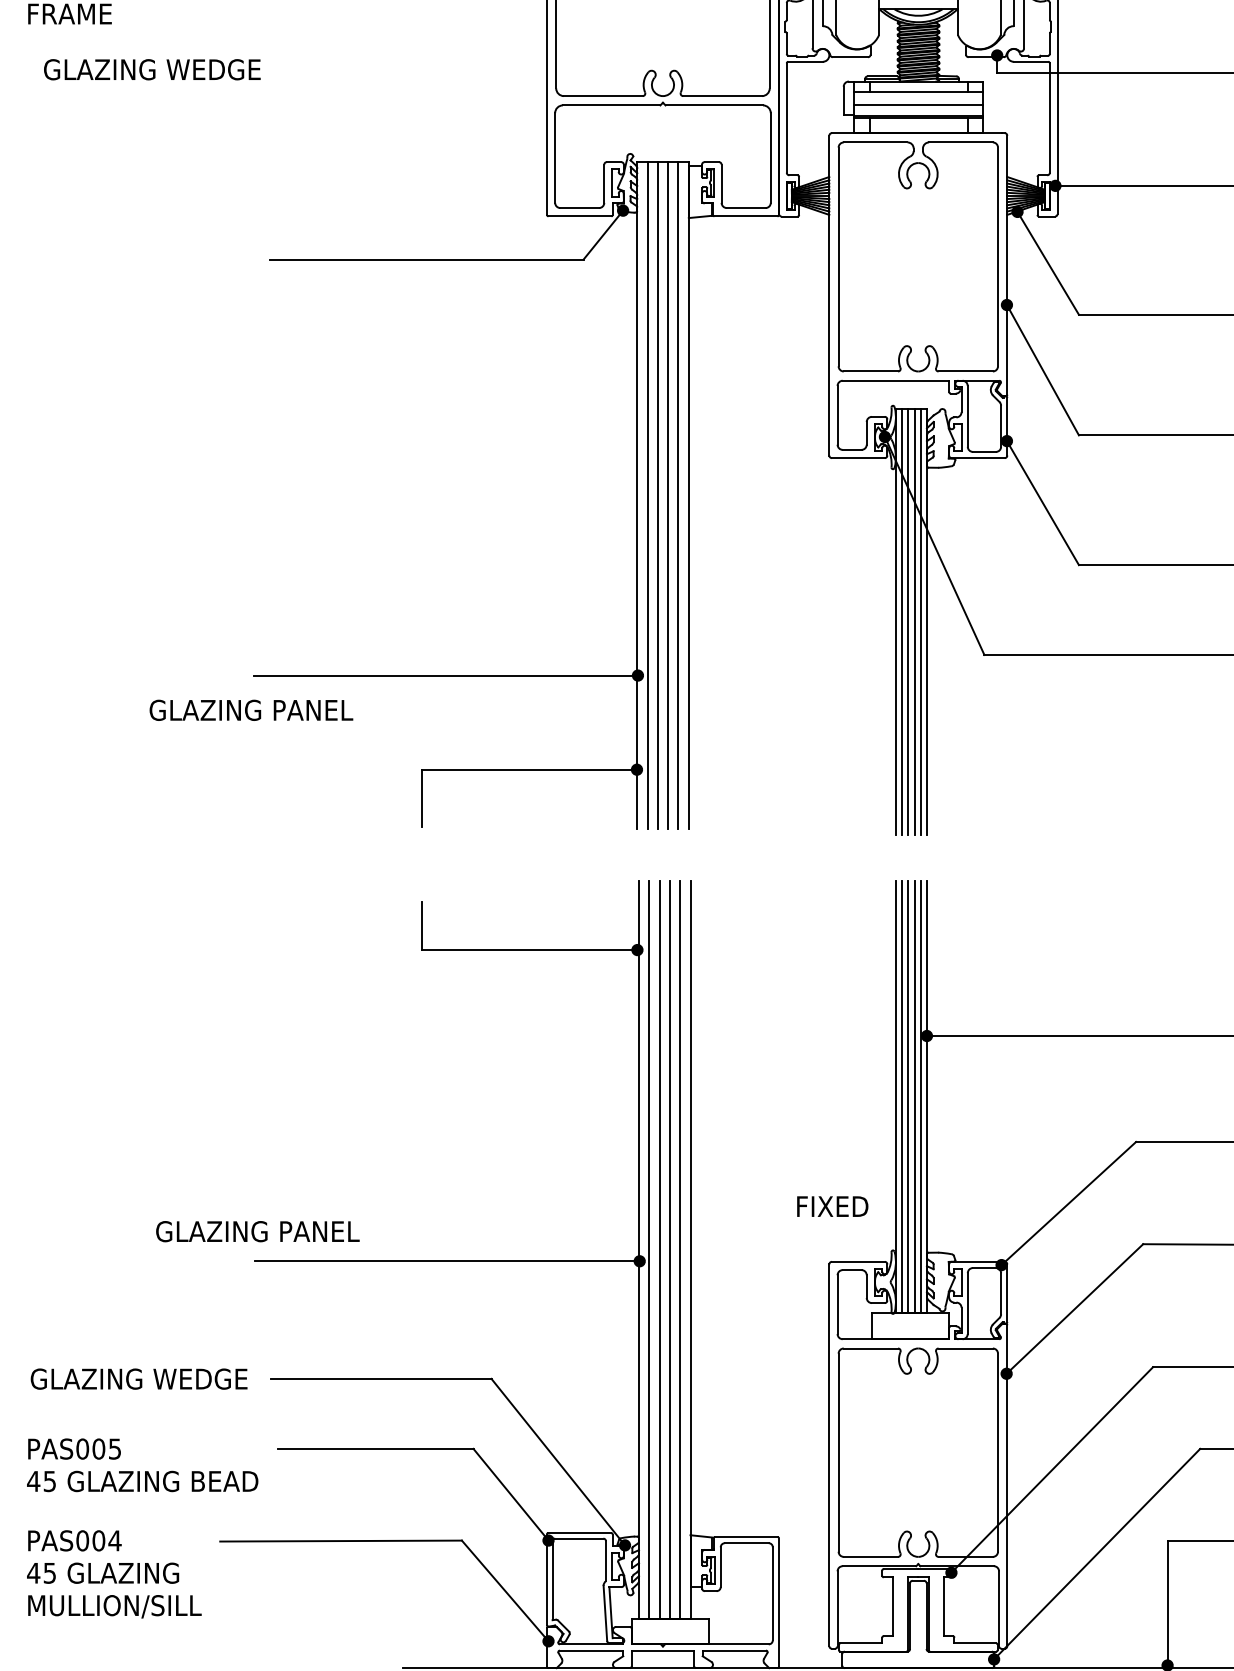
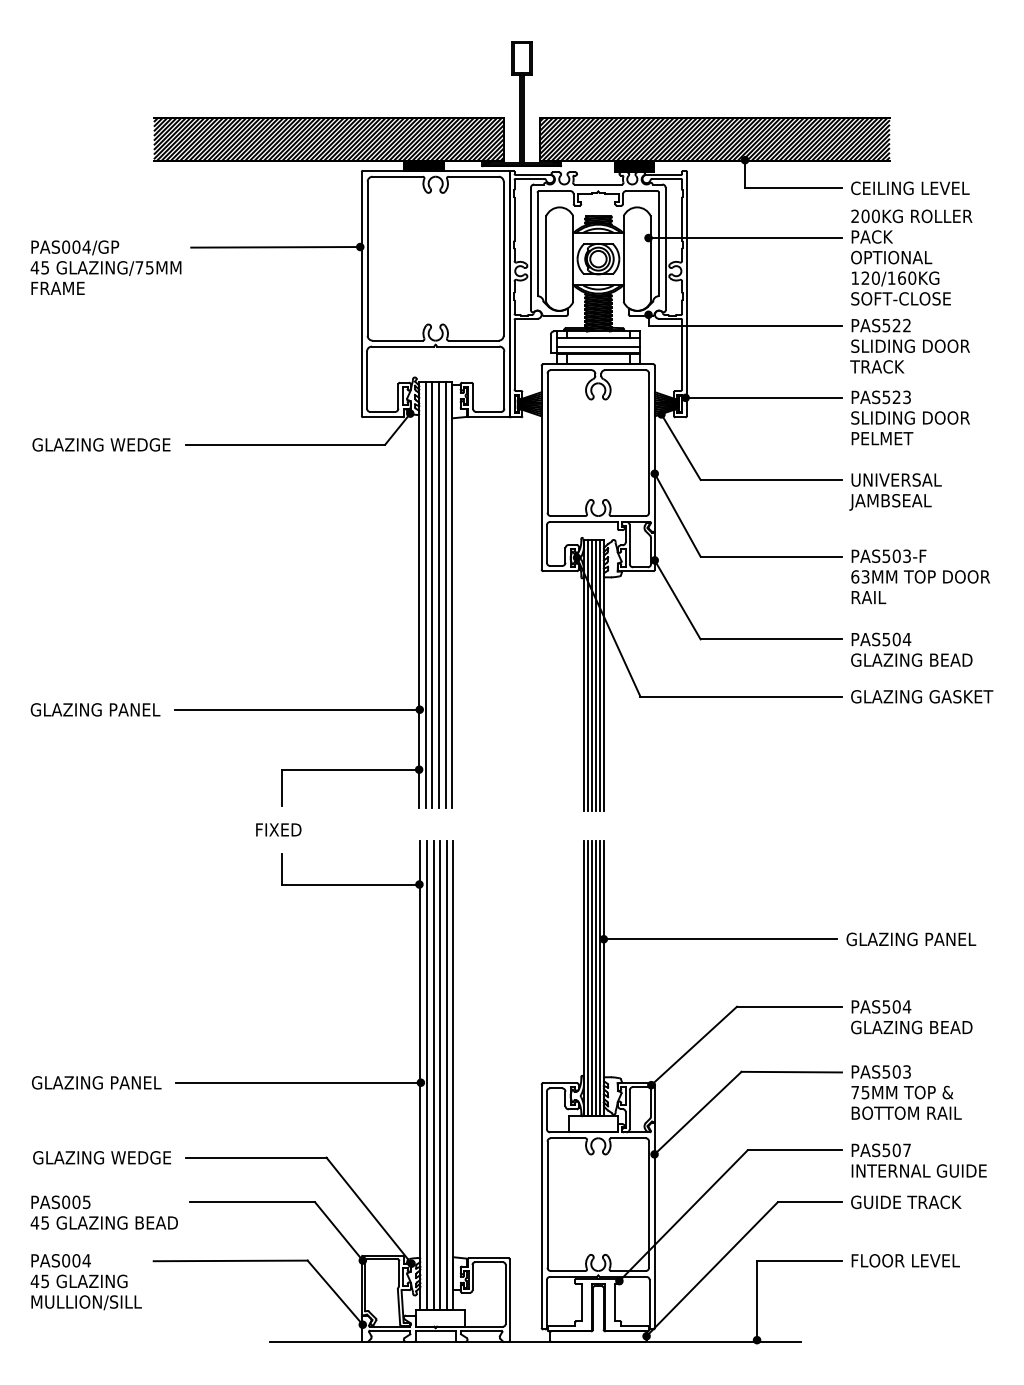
text: (152, 69) -> (101, 444), moved
text: (251, 709) -> (95, 709), moved
text: (832, 1205) -> (278, 829), moved
text: (257, 1231) -> (96, 1082), moved

